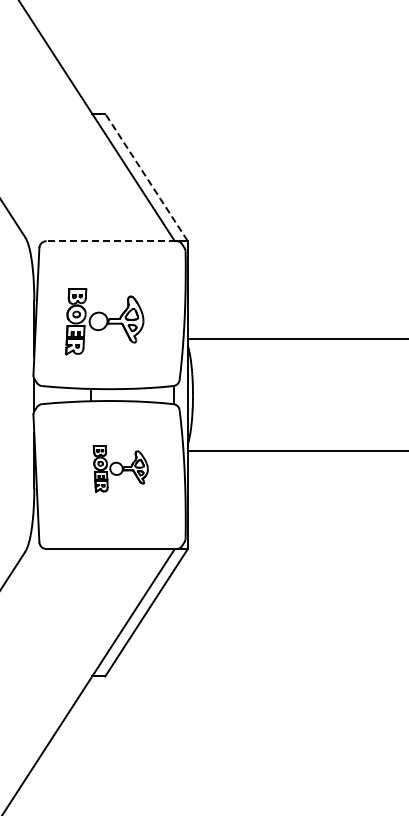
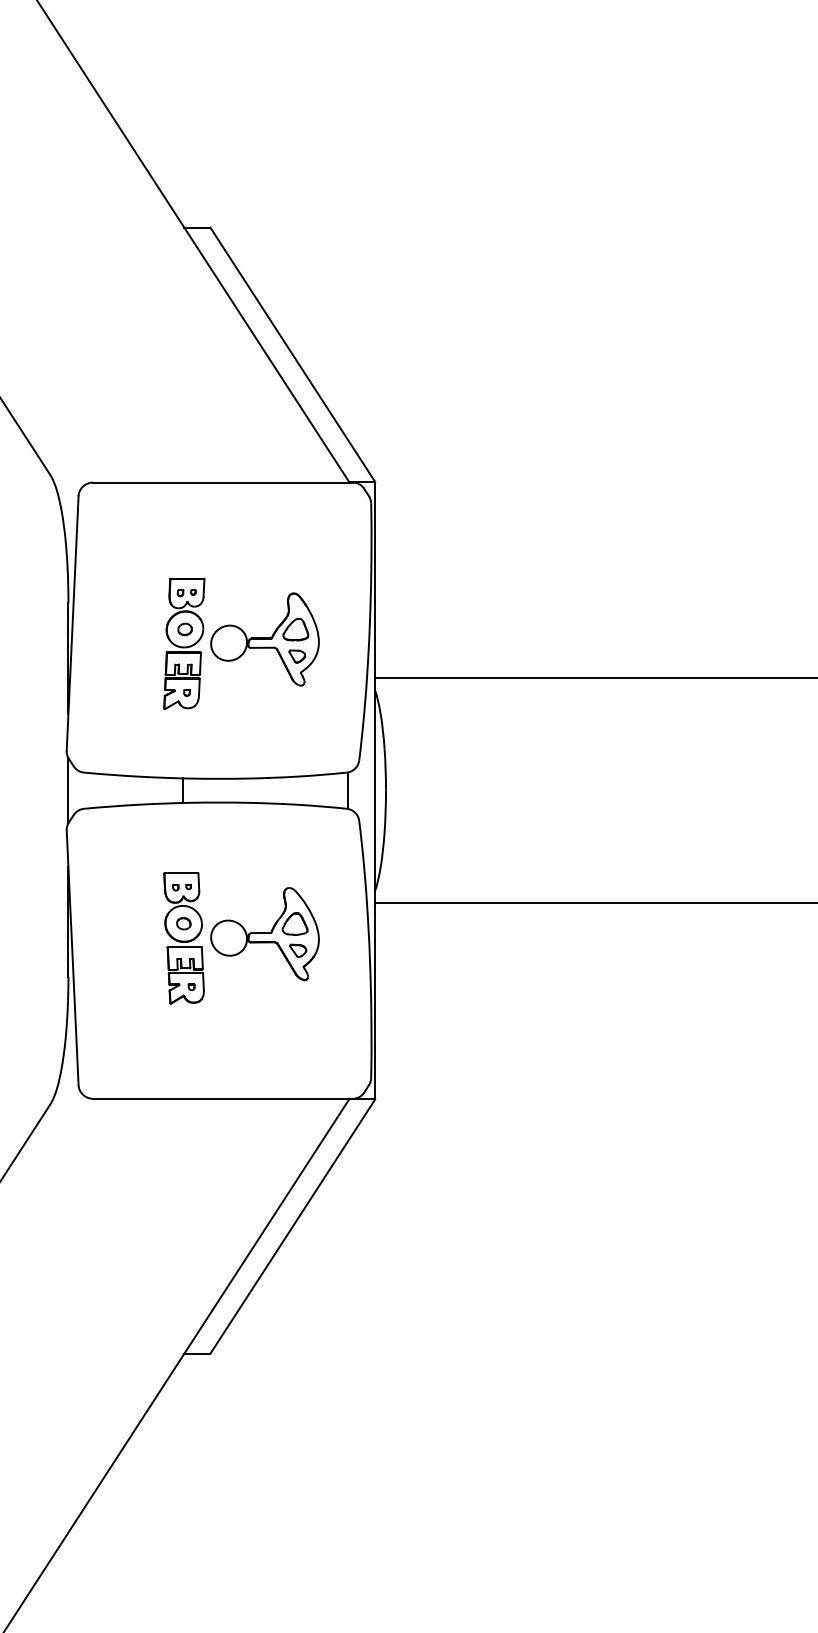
line: (146, 177) -> (292, 355), dashed -> solid
line: (111, 241) -> (222, 483), dashed -> solid
part: (104, 321) -> (240, 643), moved
part: (120, 468) -> (240, 937), size x1.43

